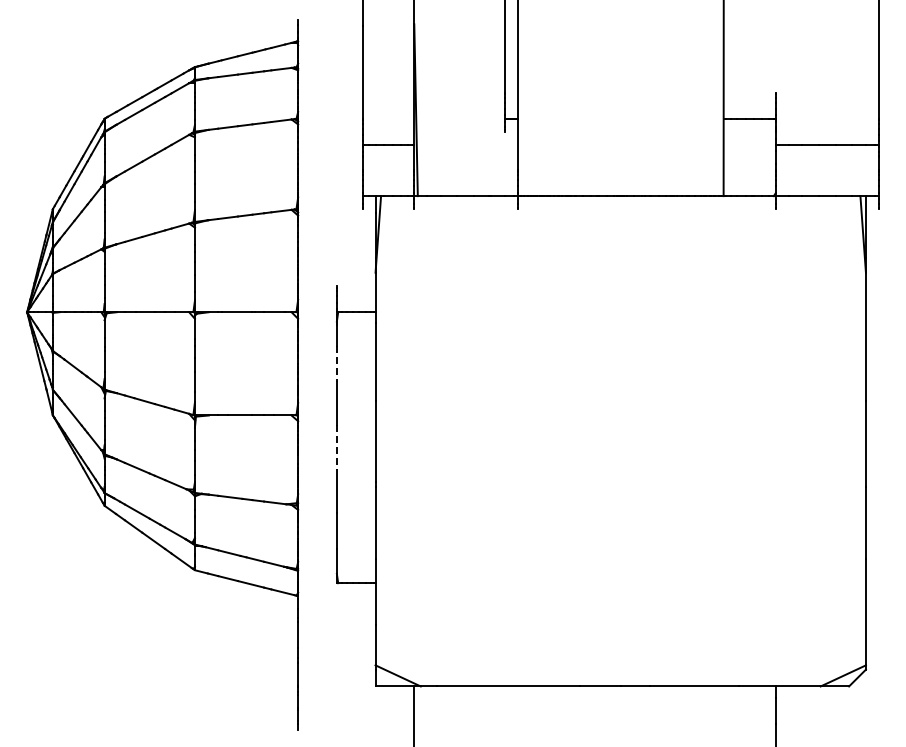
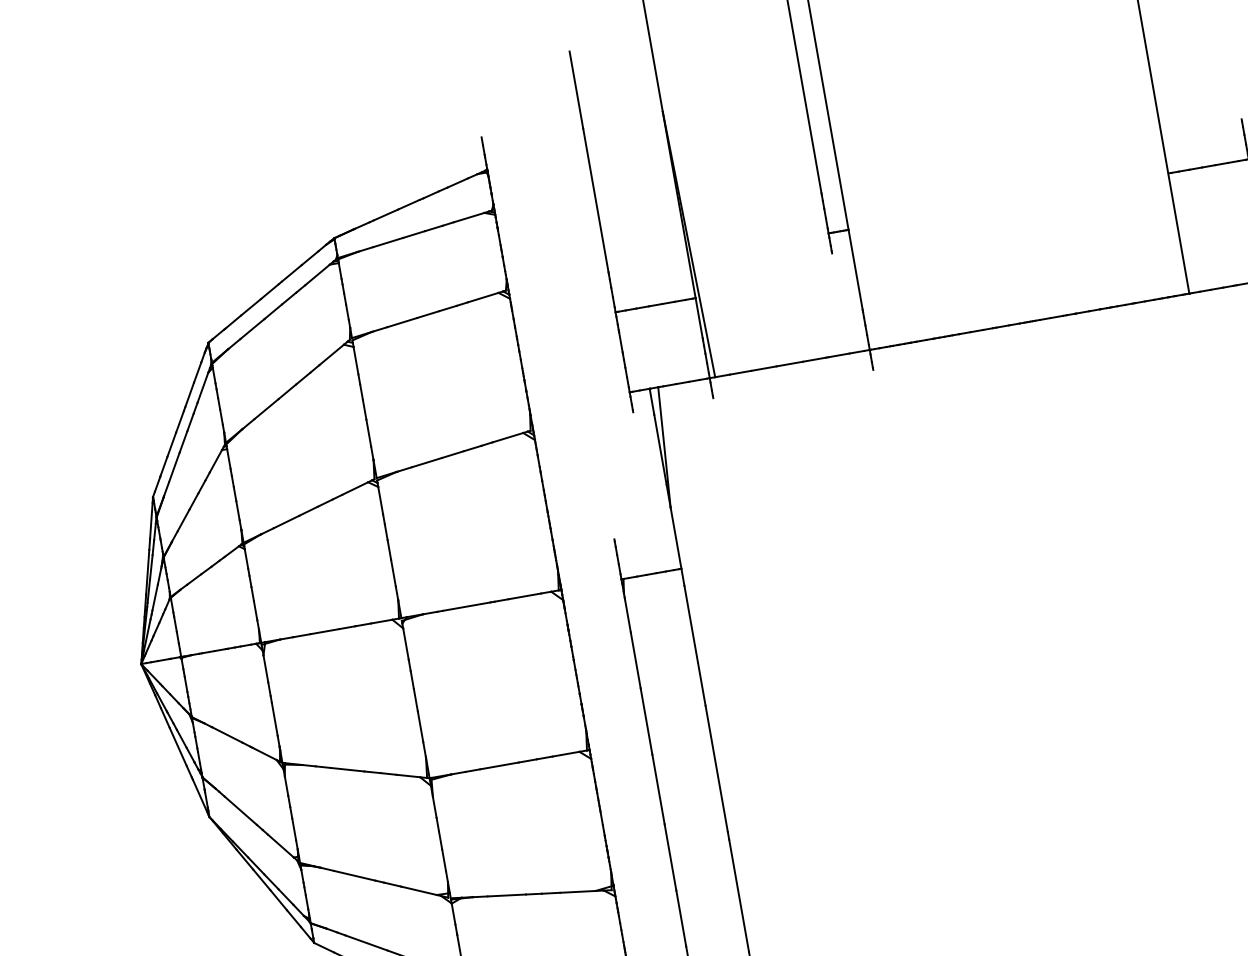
line: (336, 364) -> (635, 660), dashed -> solid
line: (336, 448) -> (658, 790), dashed -> solid

